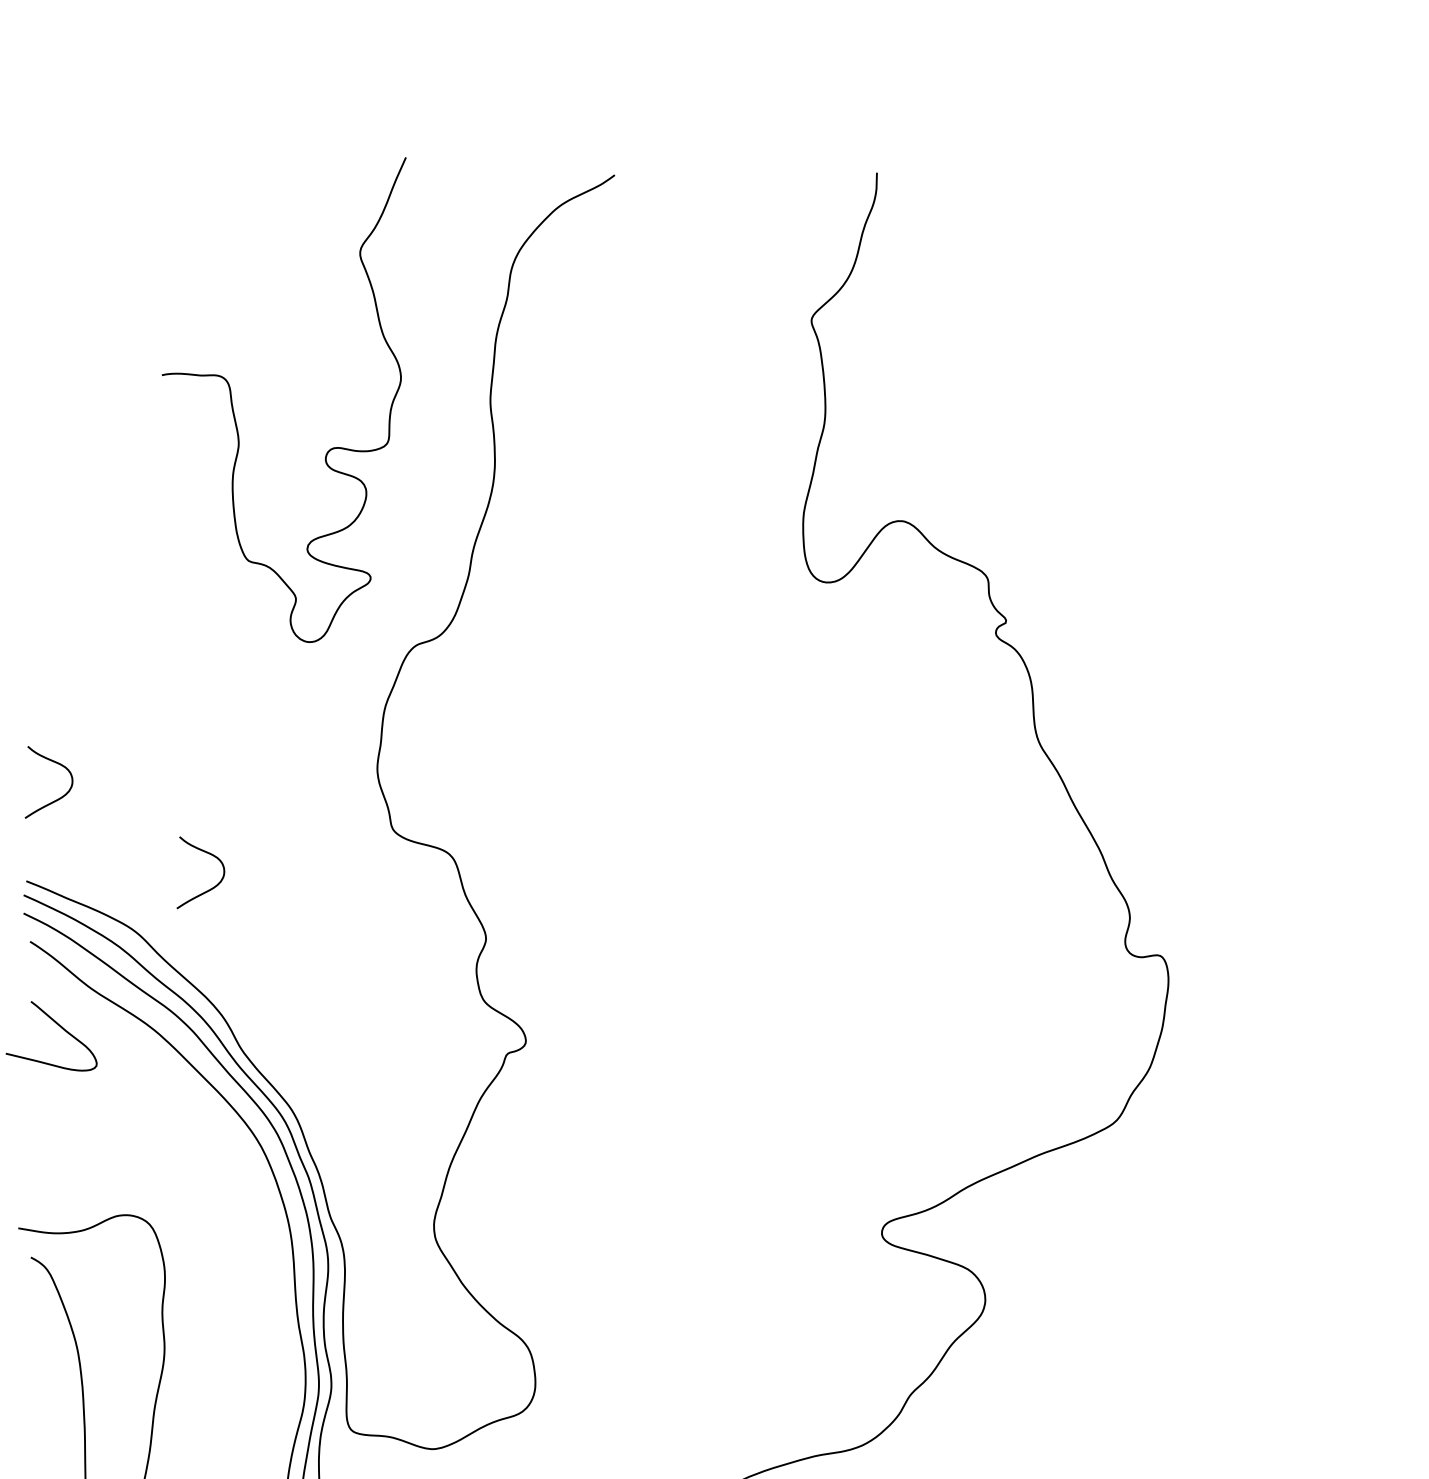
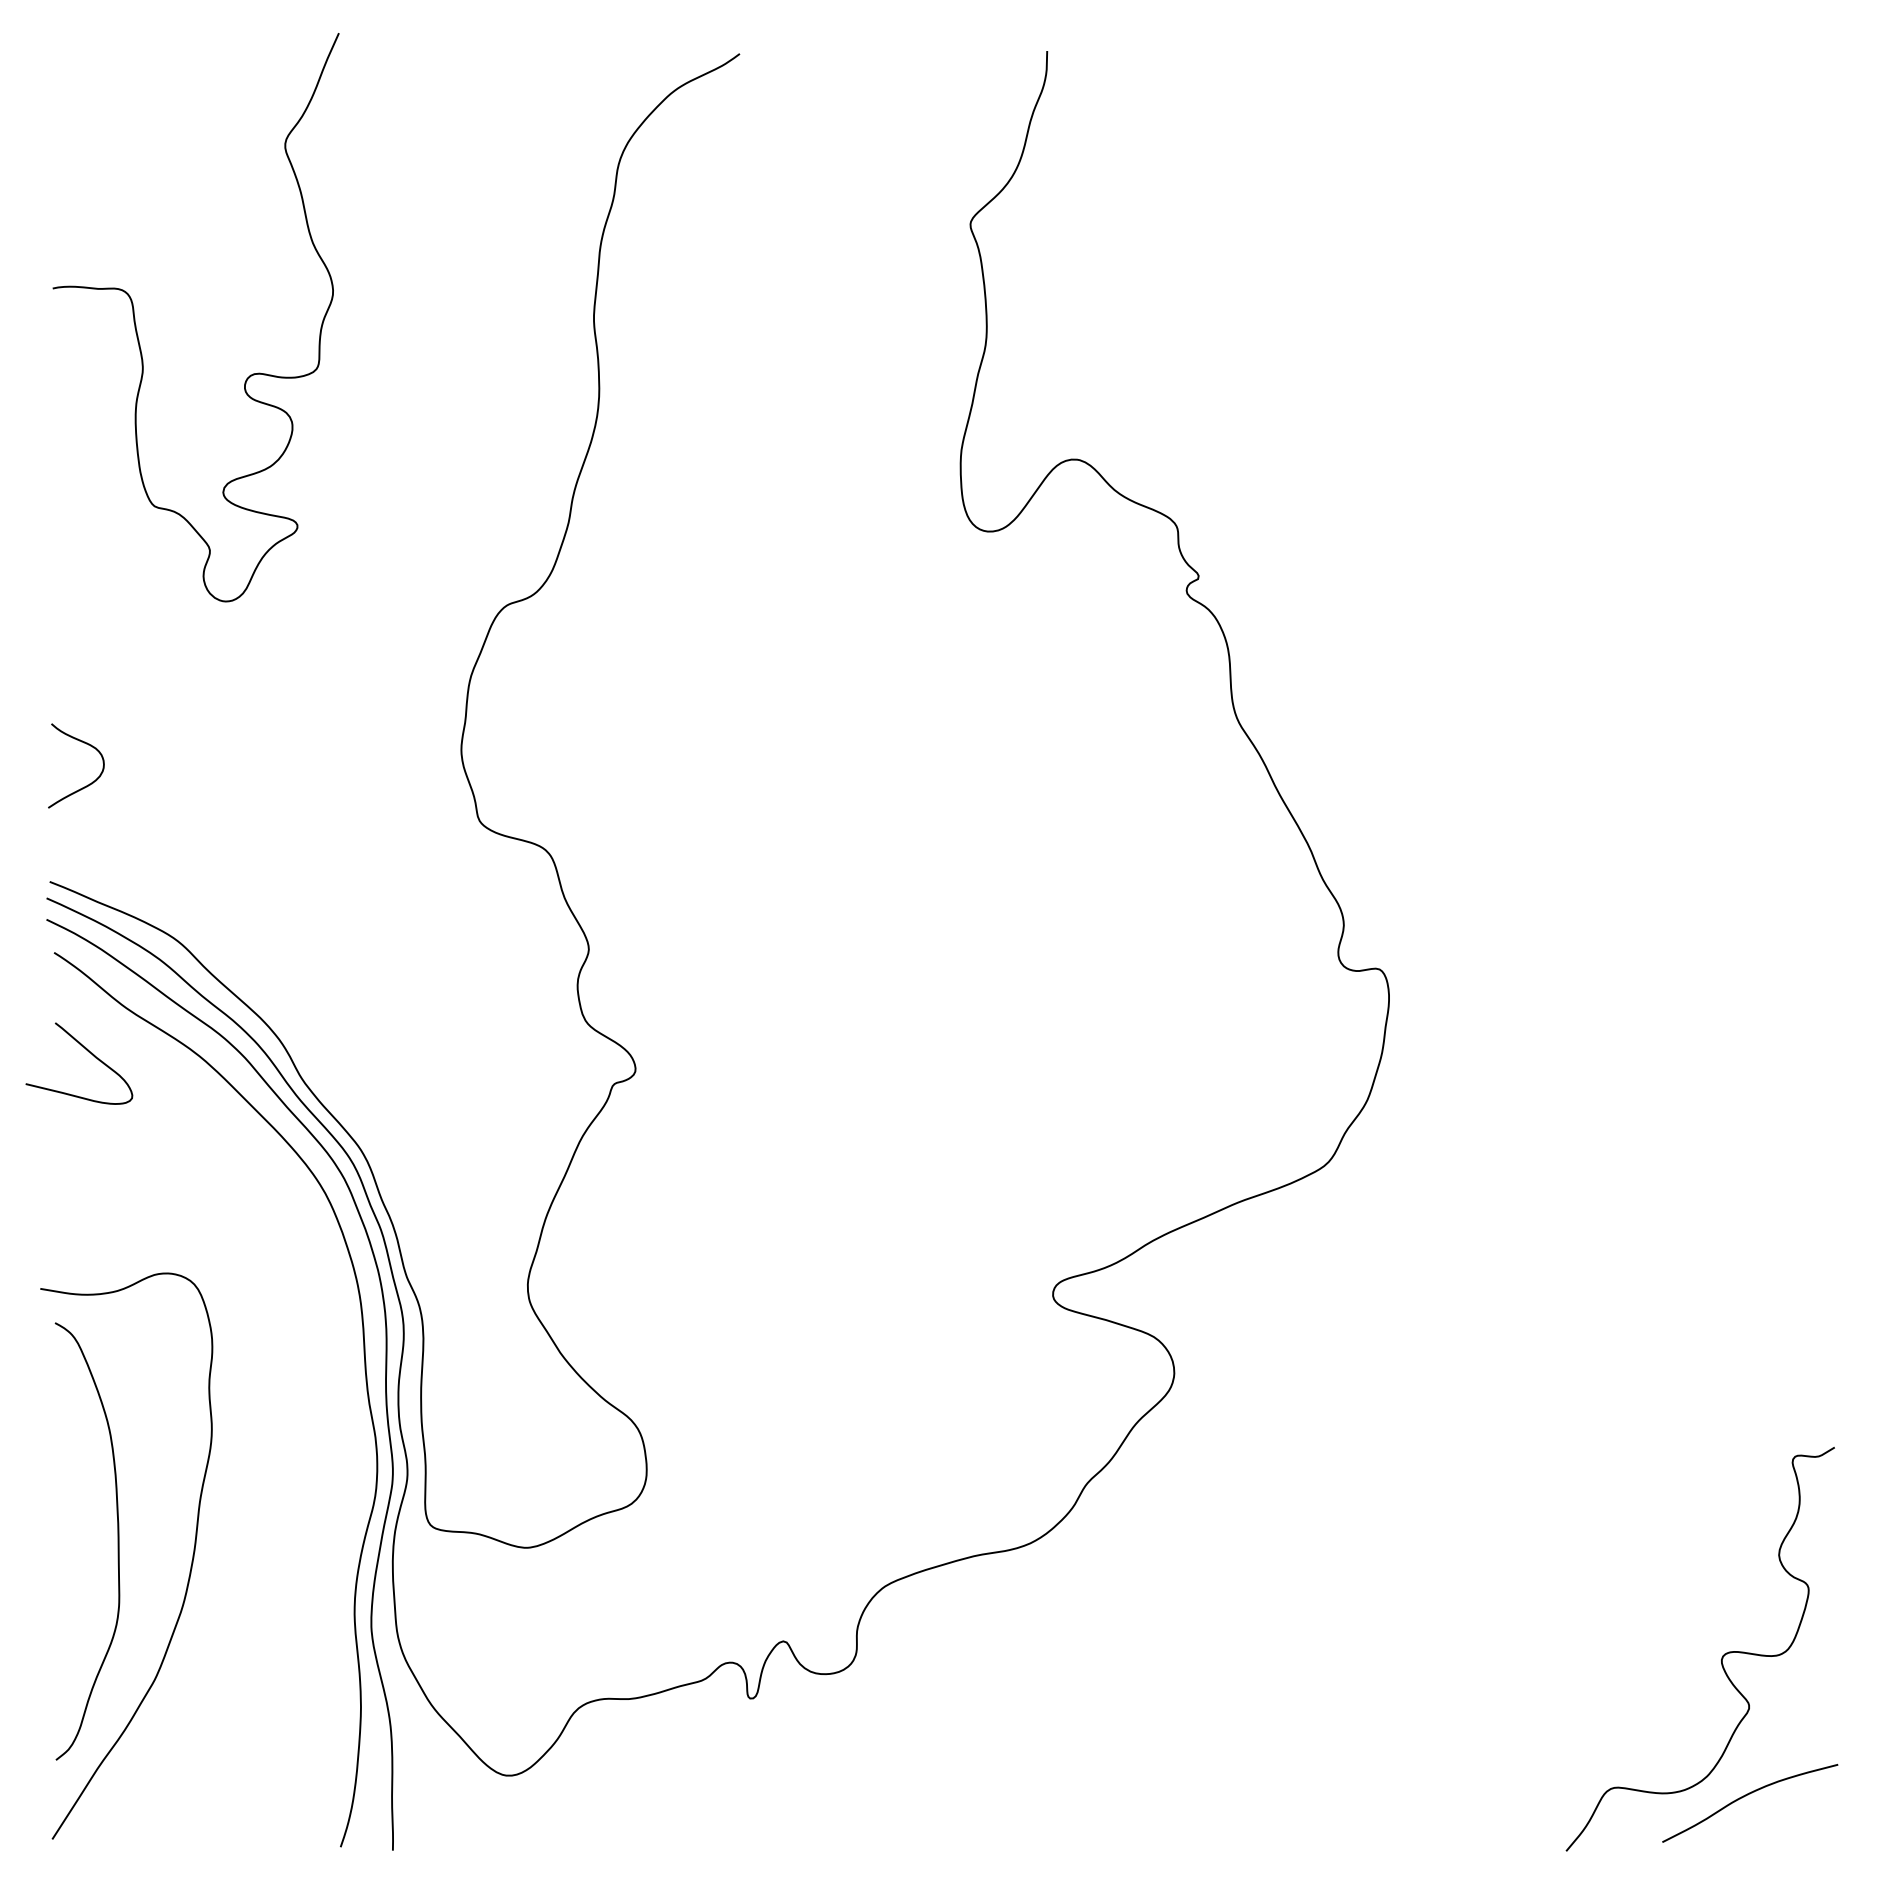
curve: (234, 411) -> (137, 330), moved
curve: (210, 888) -> (265, 890), removed

